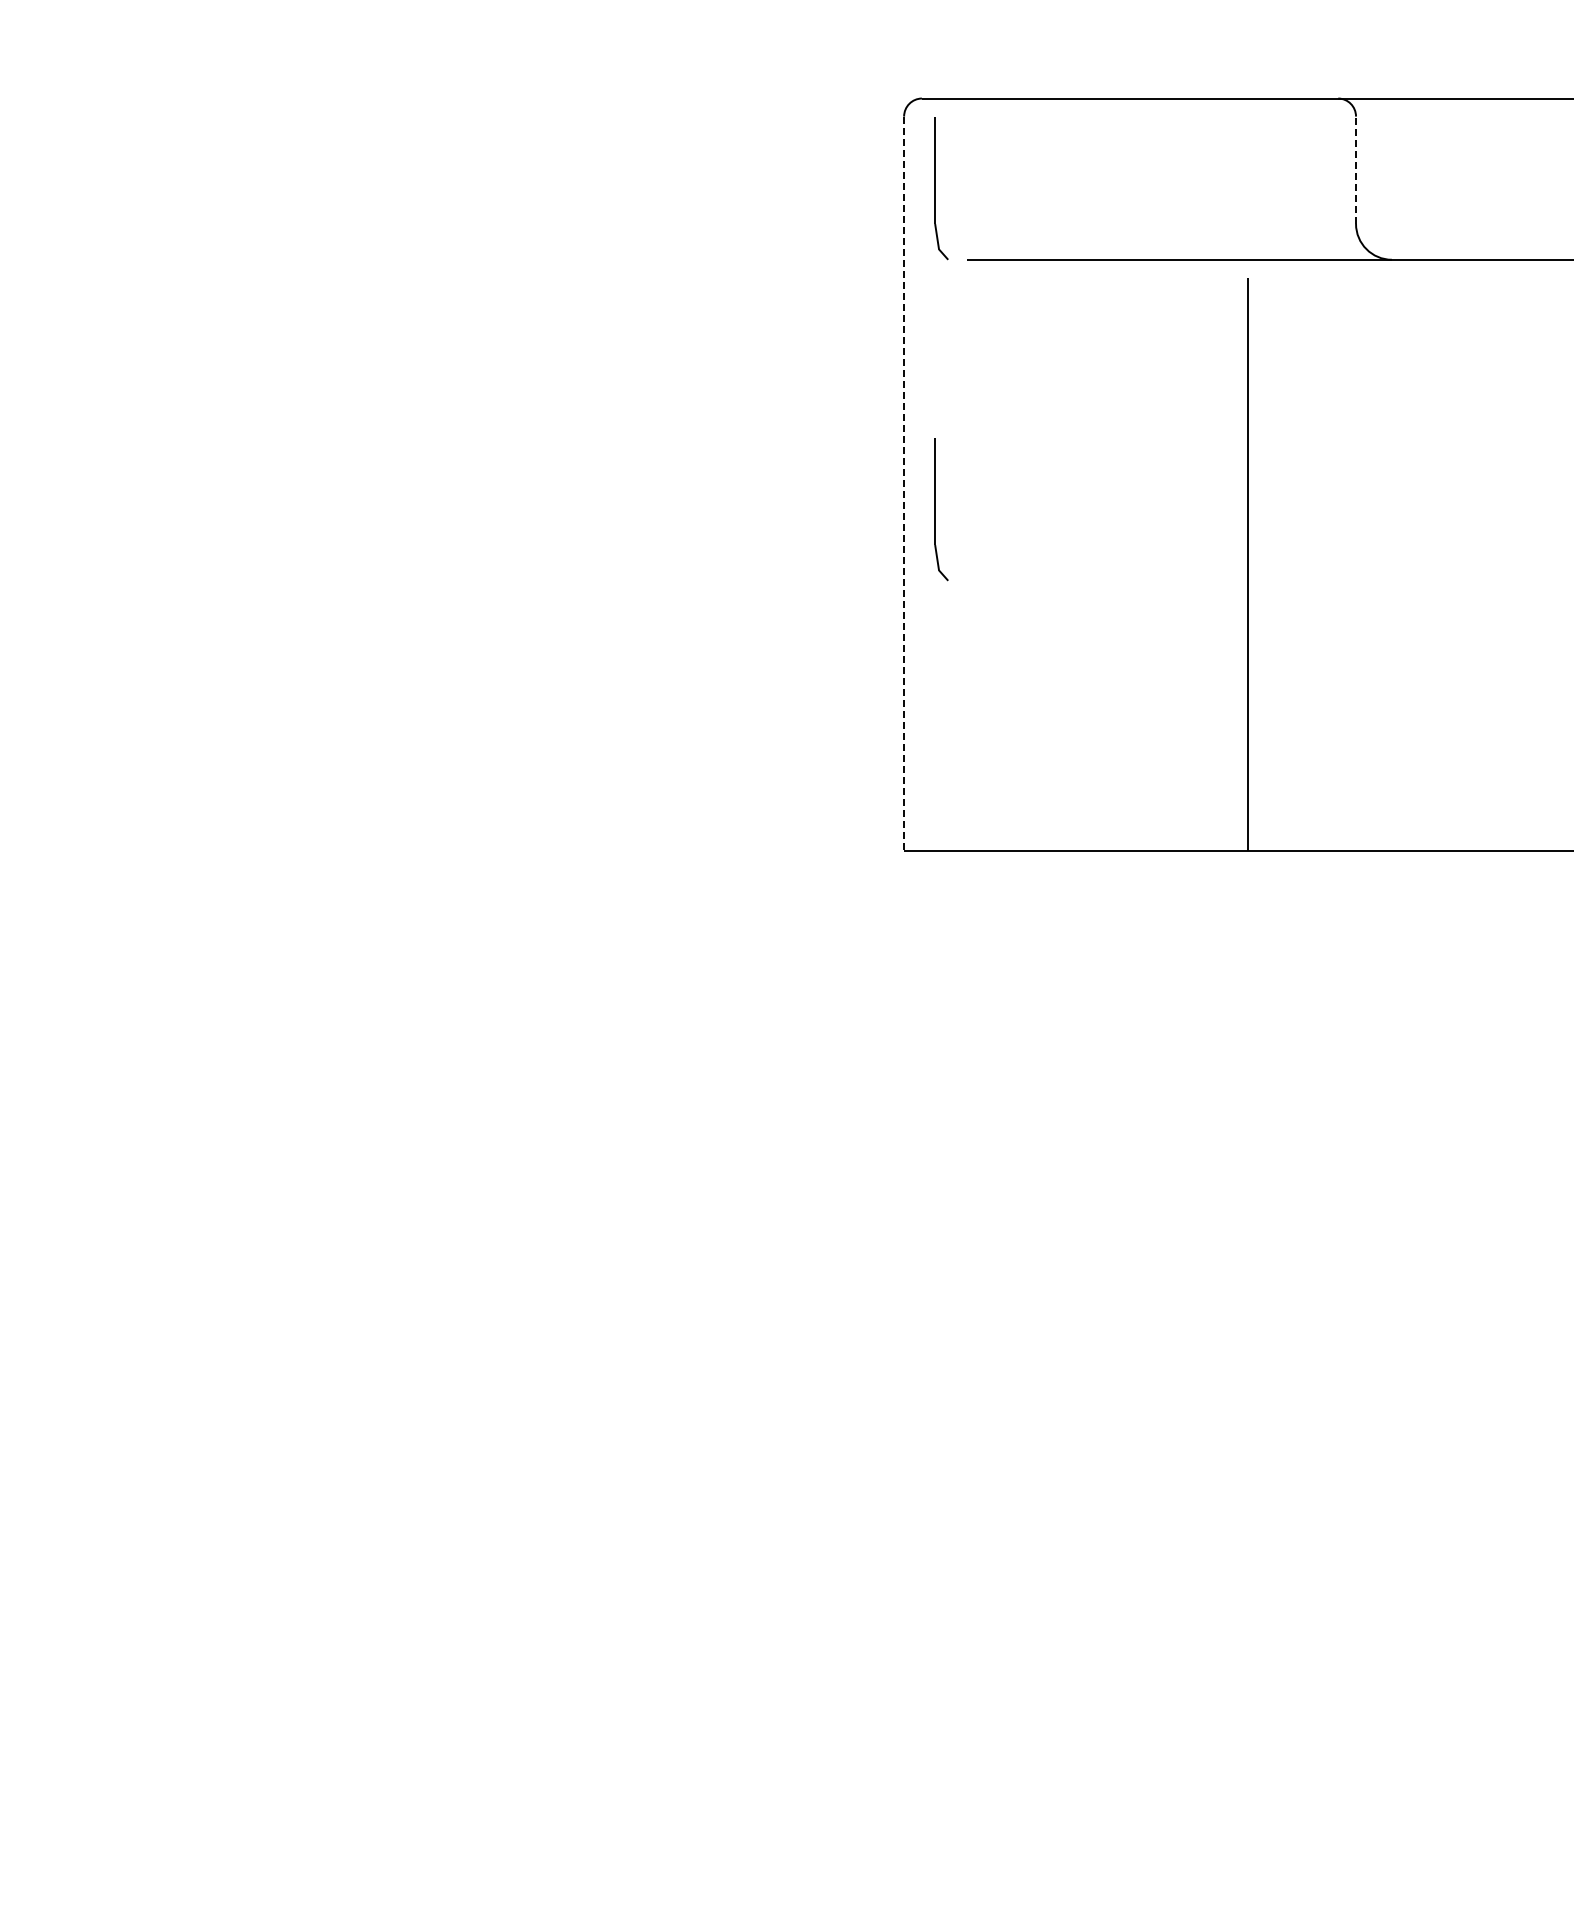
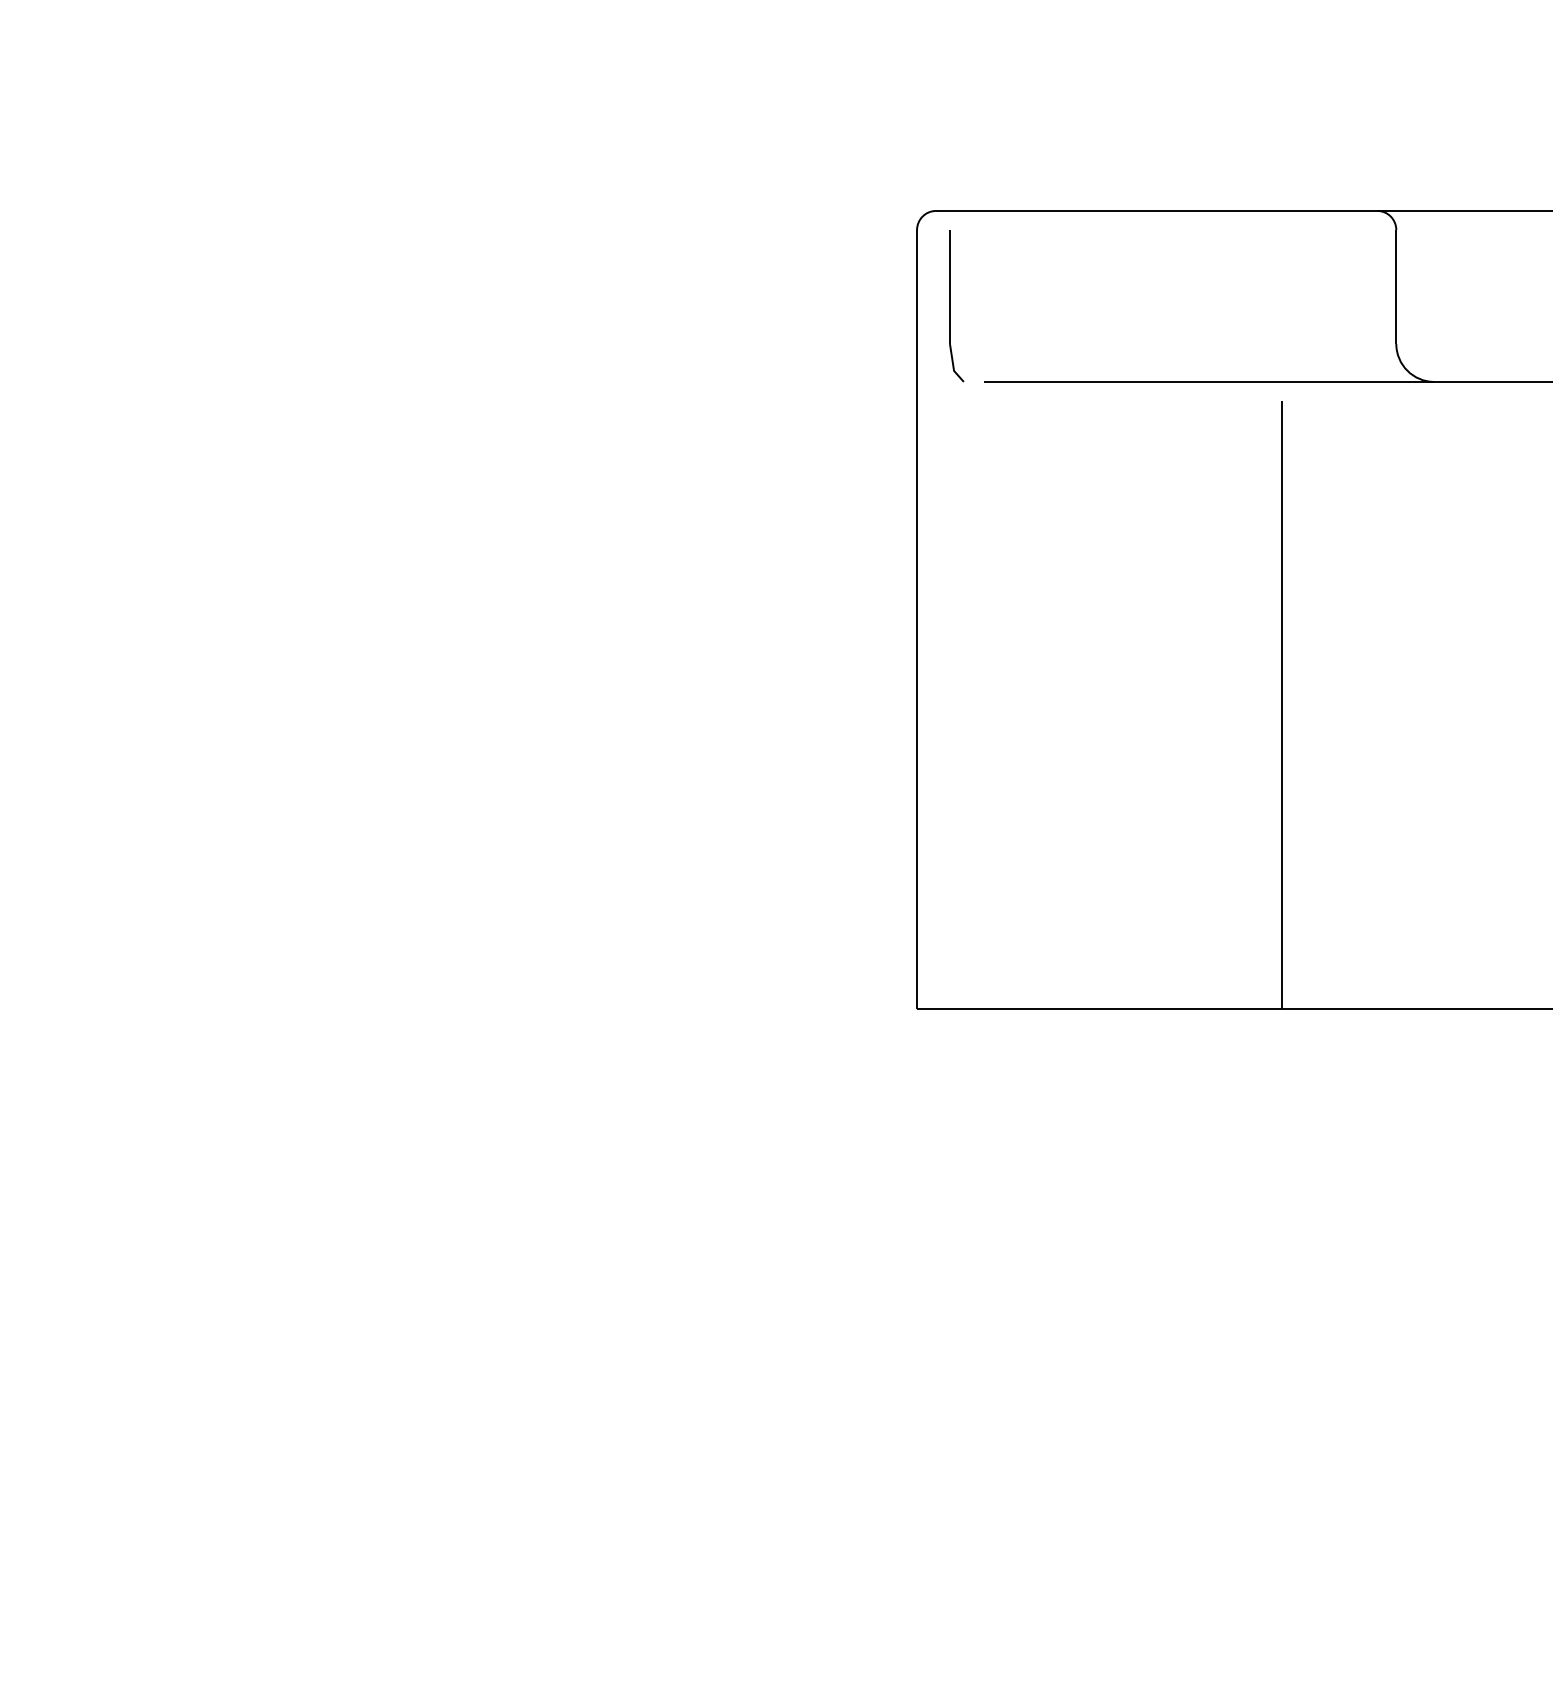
line: (1356, 170) -> (1396, 287), dashed -> solid
line: (904, 484) -> (917, 620), dashed -> solid
part: (941, 509) -> (956, 646), removed

